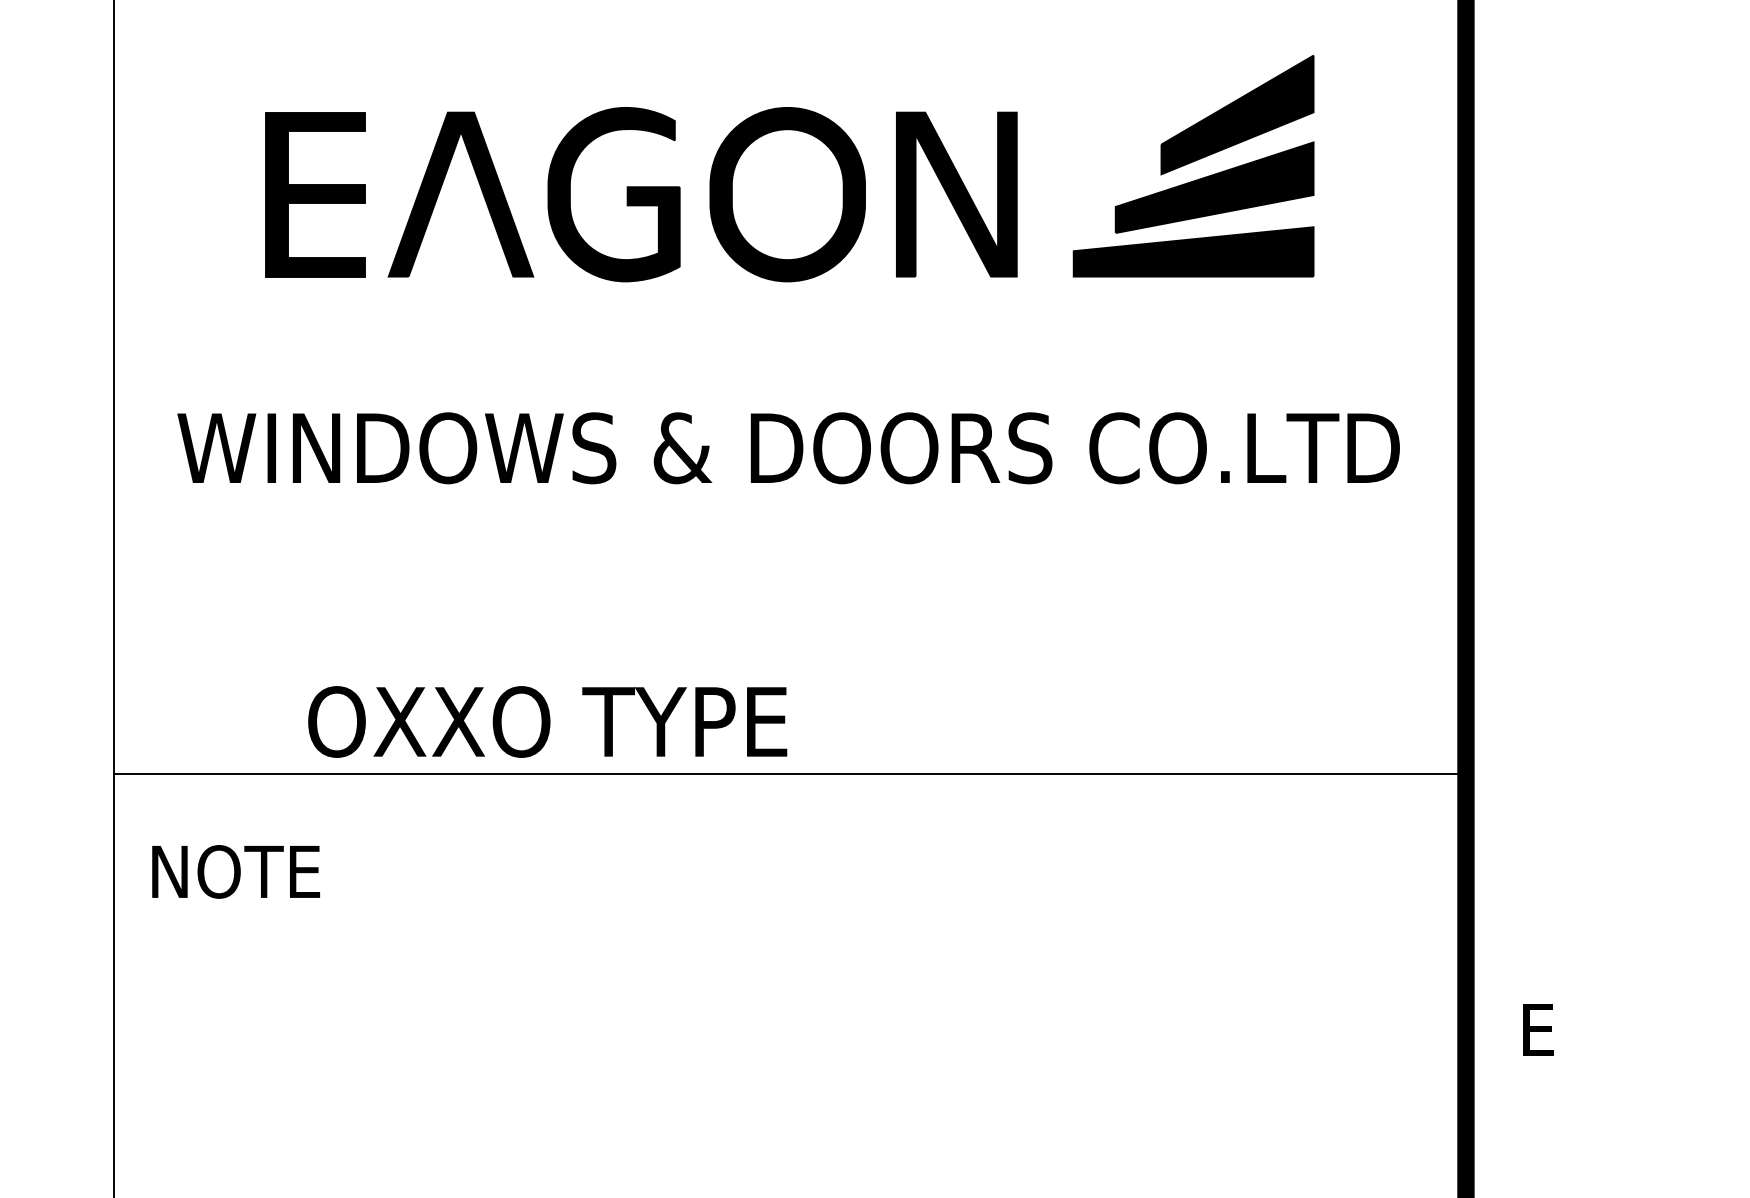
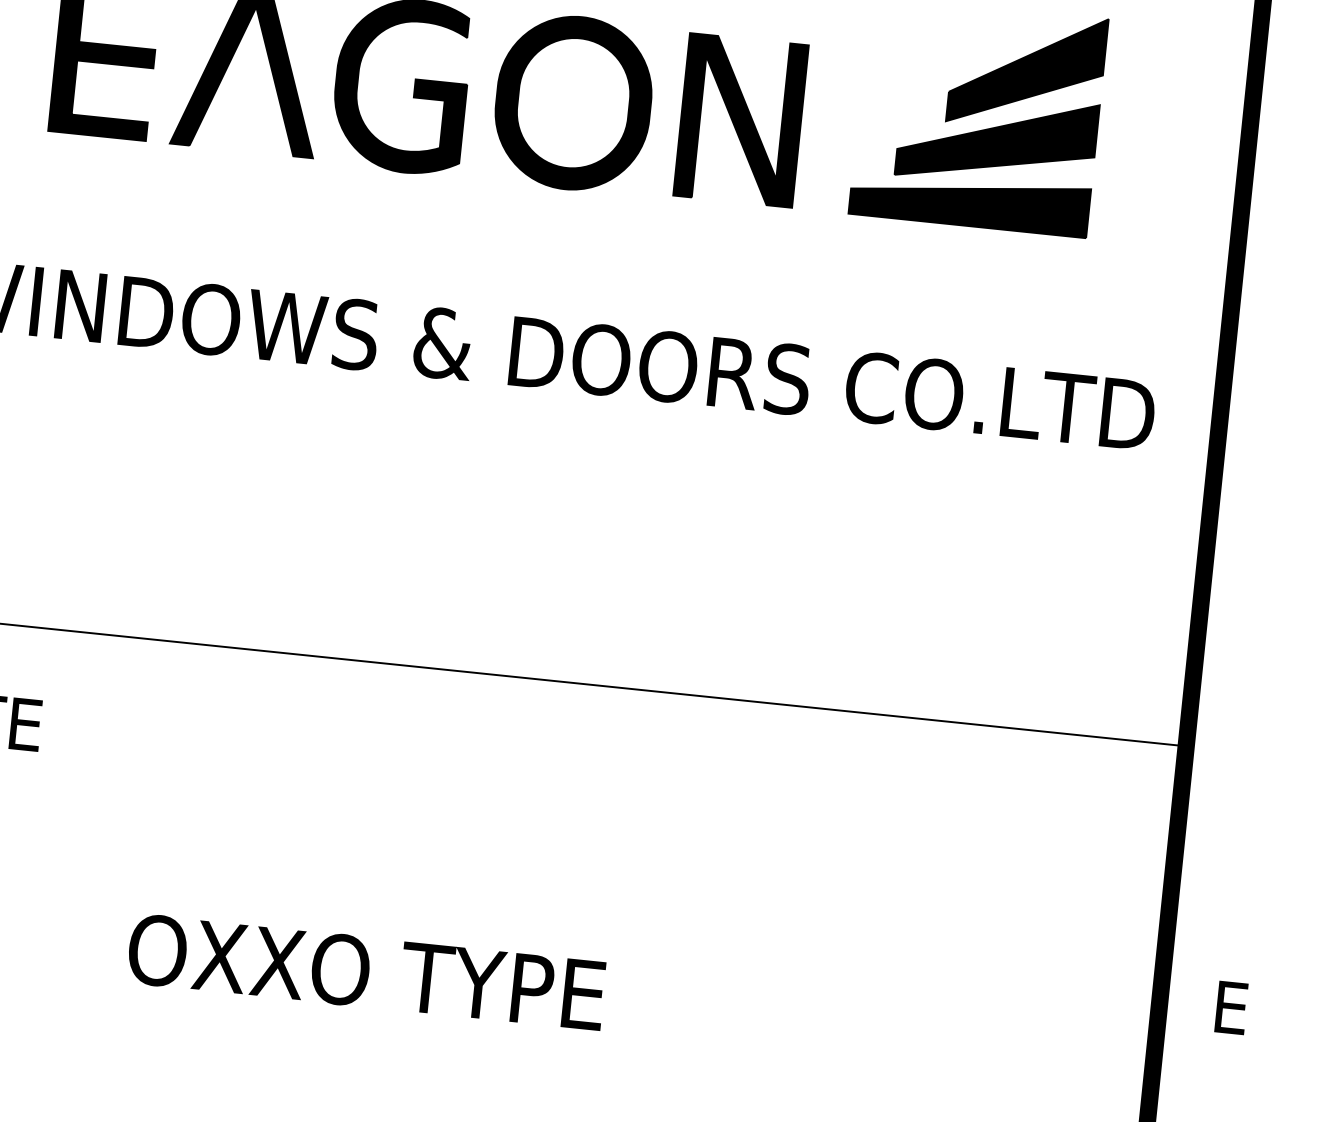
text: (547, 721) -> (366, 971), moved

